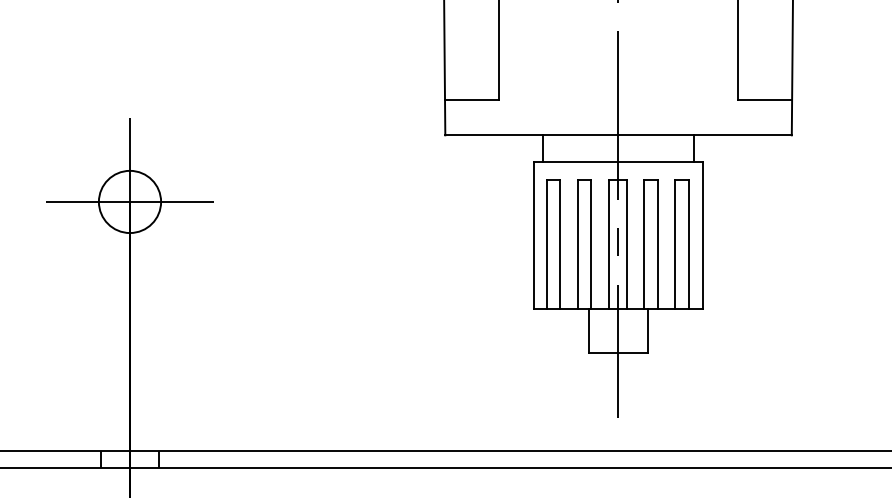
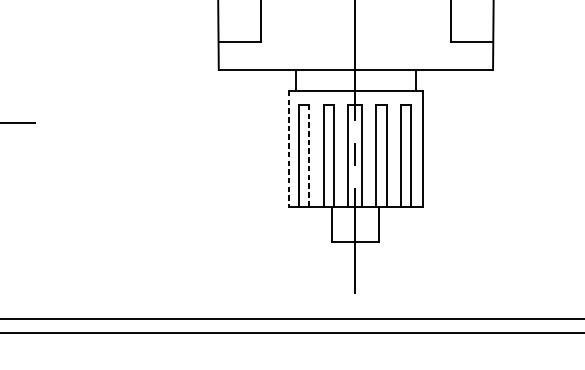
line: (534, 235) -> (289, 149), solid -> dashed
line: (559, 244) -> (309, 156), solid -> dashed

